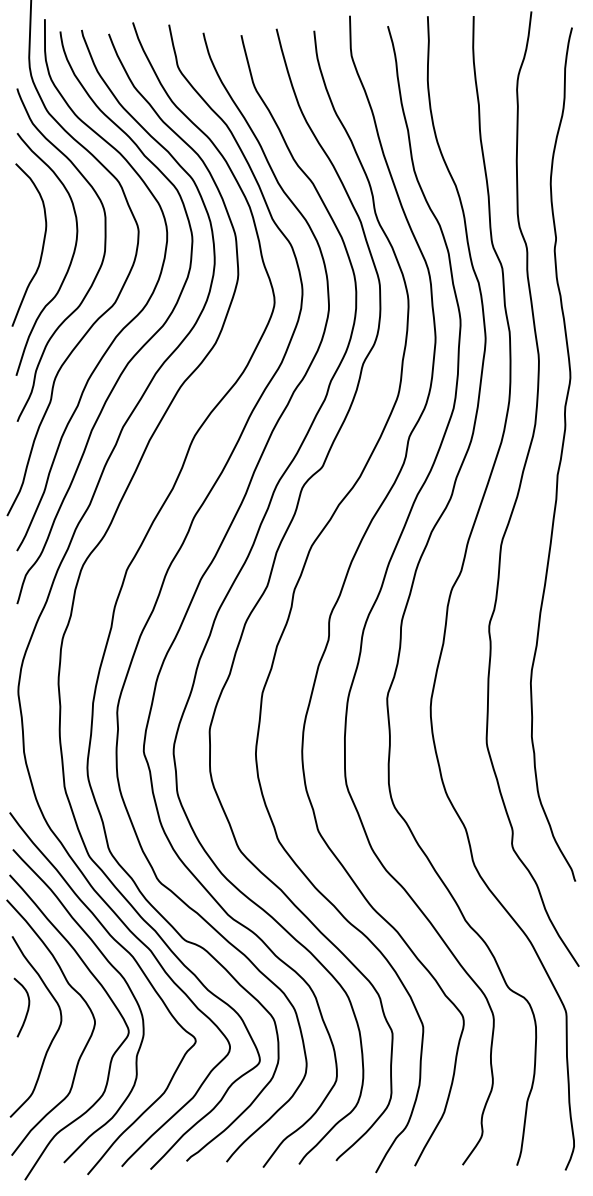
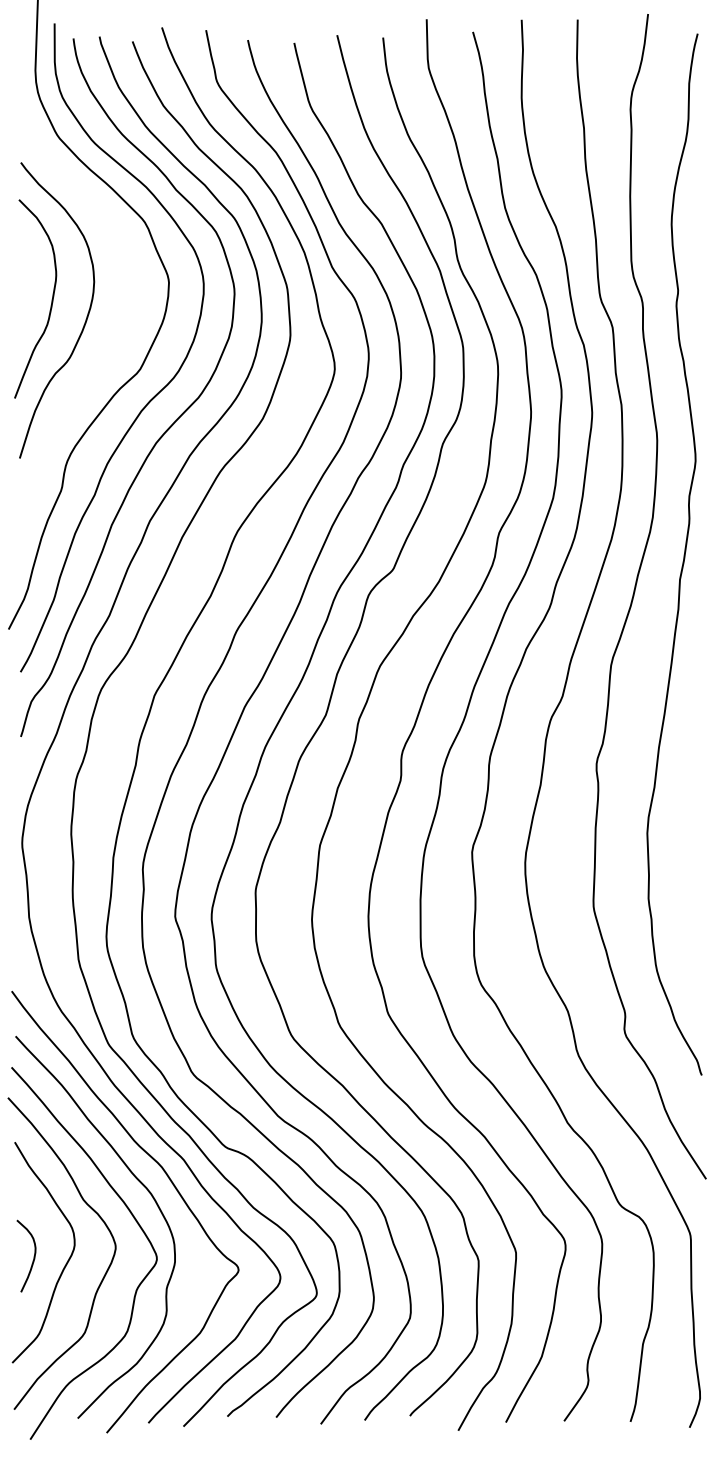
curve: (97, 271) -> (118, 331), removed
curve: (27, 1007) -> (33, 1256), moved

